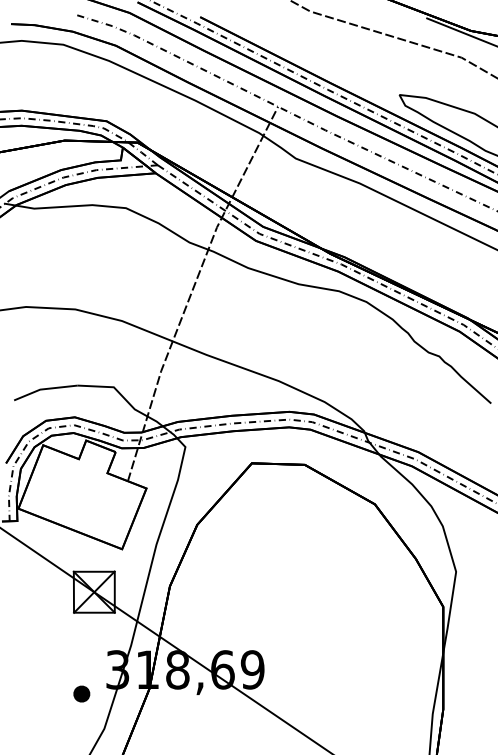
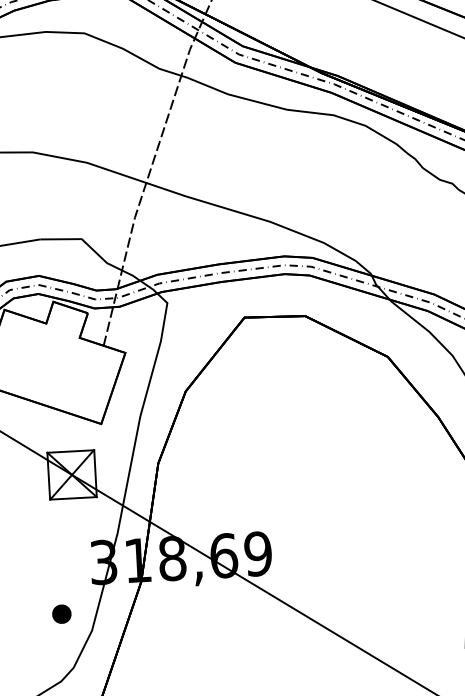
part: (81, 693) -> (61, 613), moved

